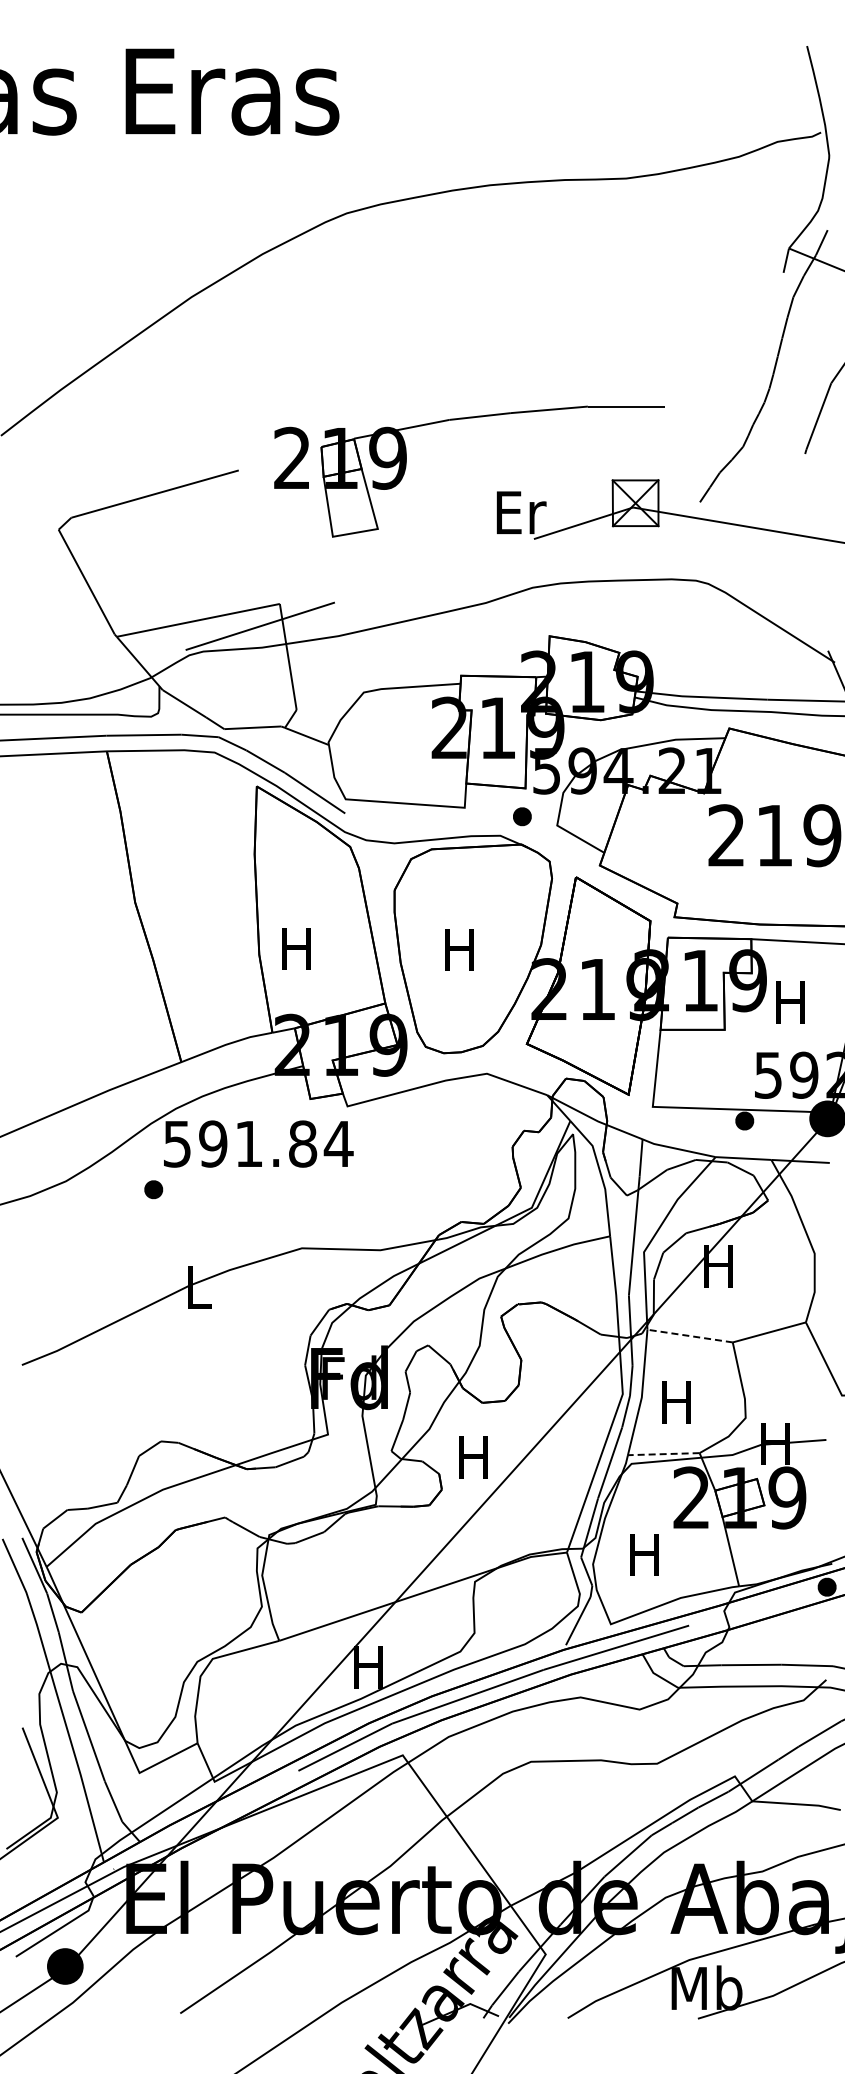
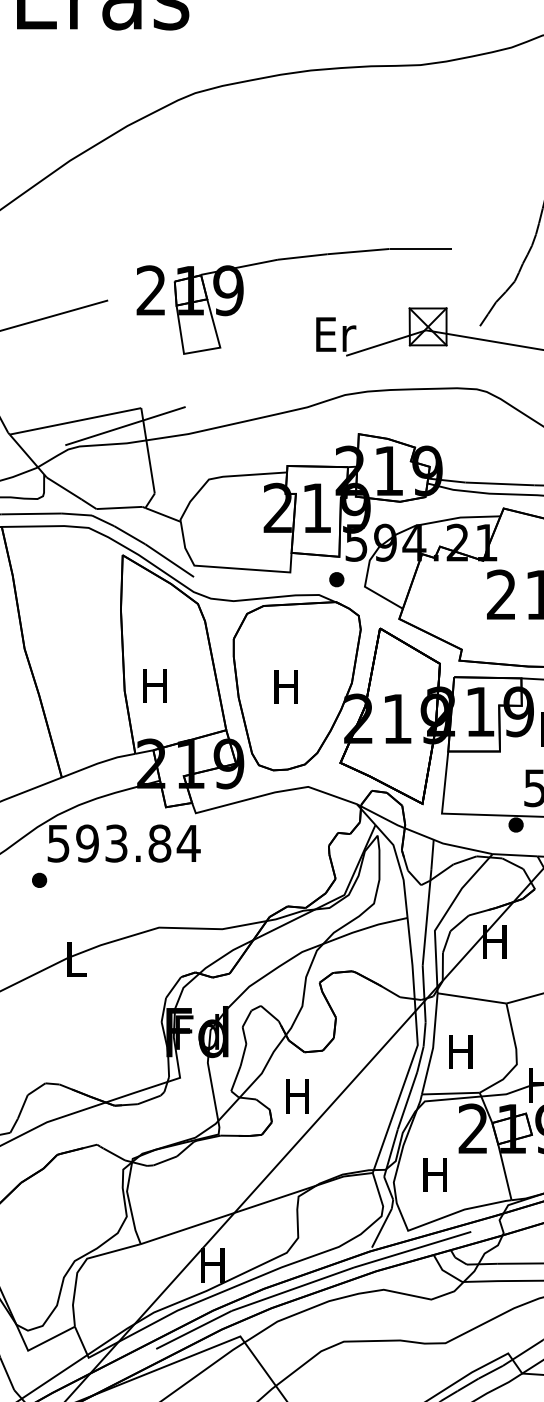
text: (248, 1143) -> (115, 843), 591.84 -> 593.84
line: (689, 1336) -> (471, 998), dashed -> solid
line: (663, 1454) -> (450, 1093), dashed -> solid

